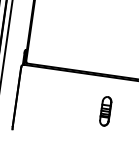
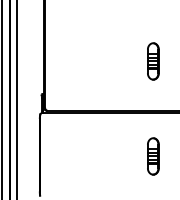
part: (116, 36) -> (153, 61), added

